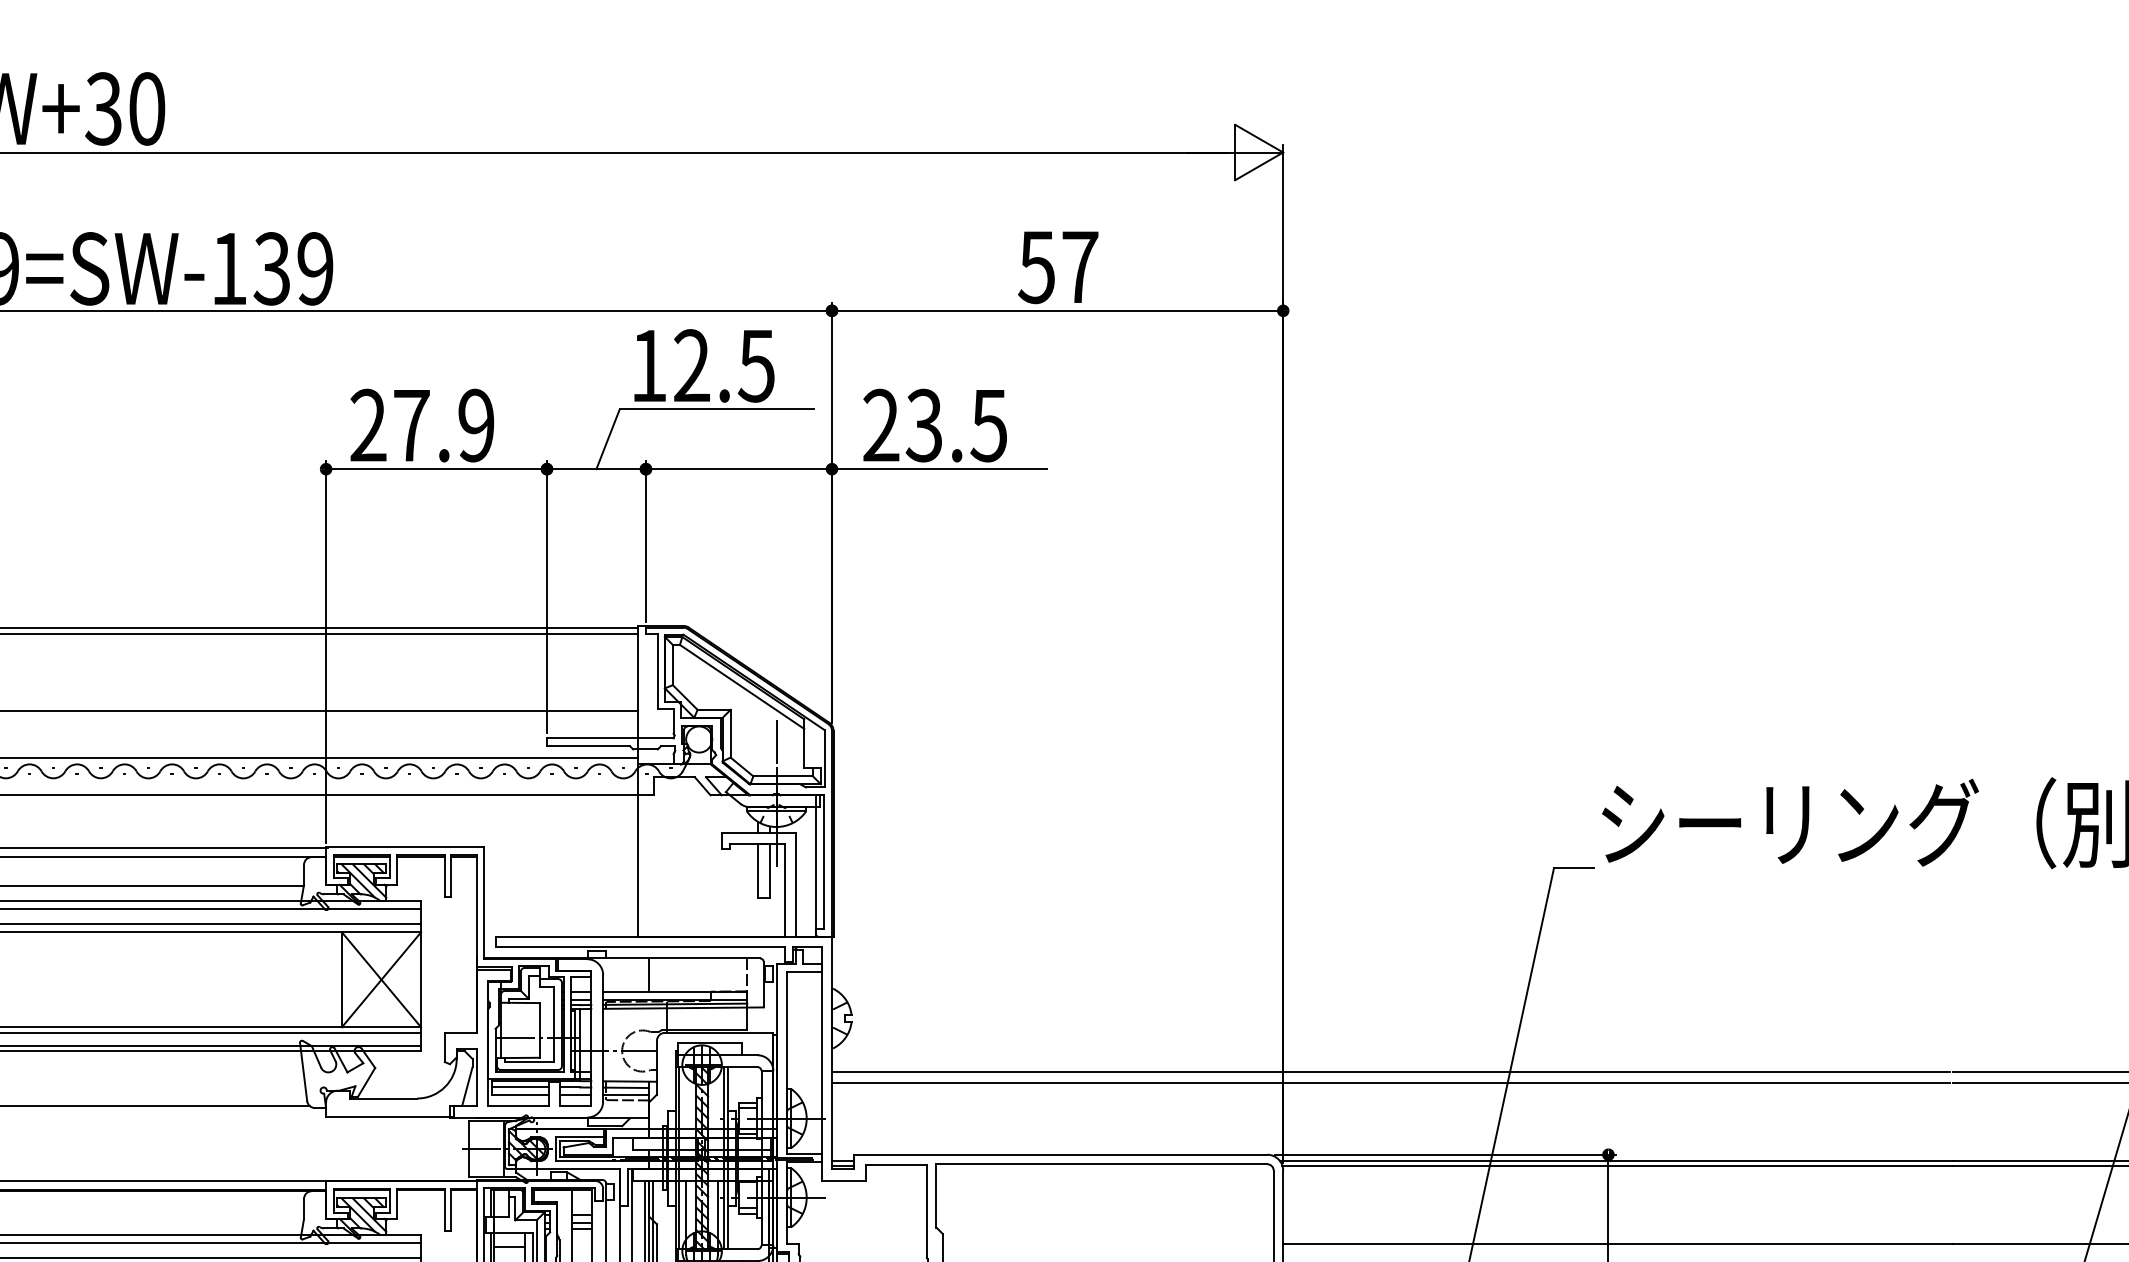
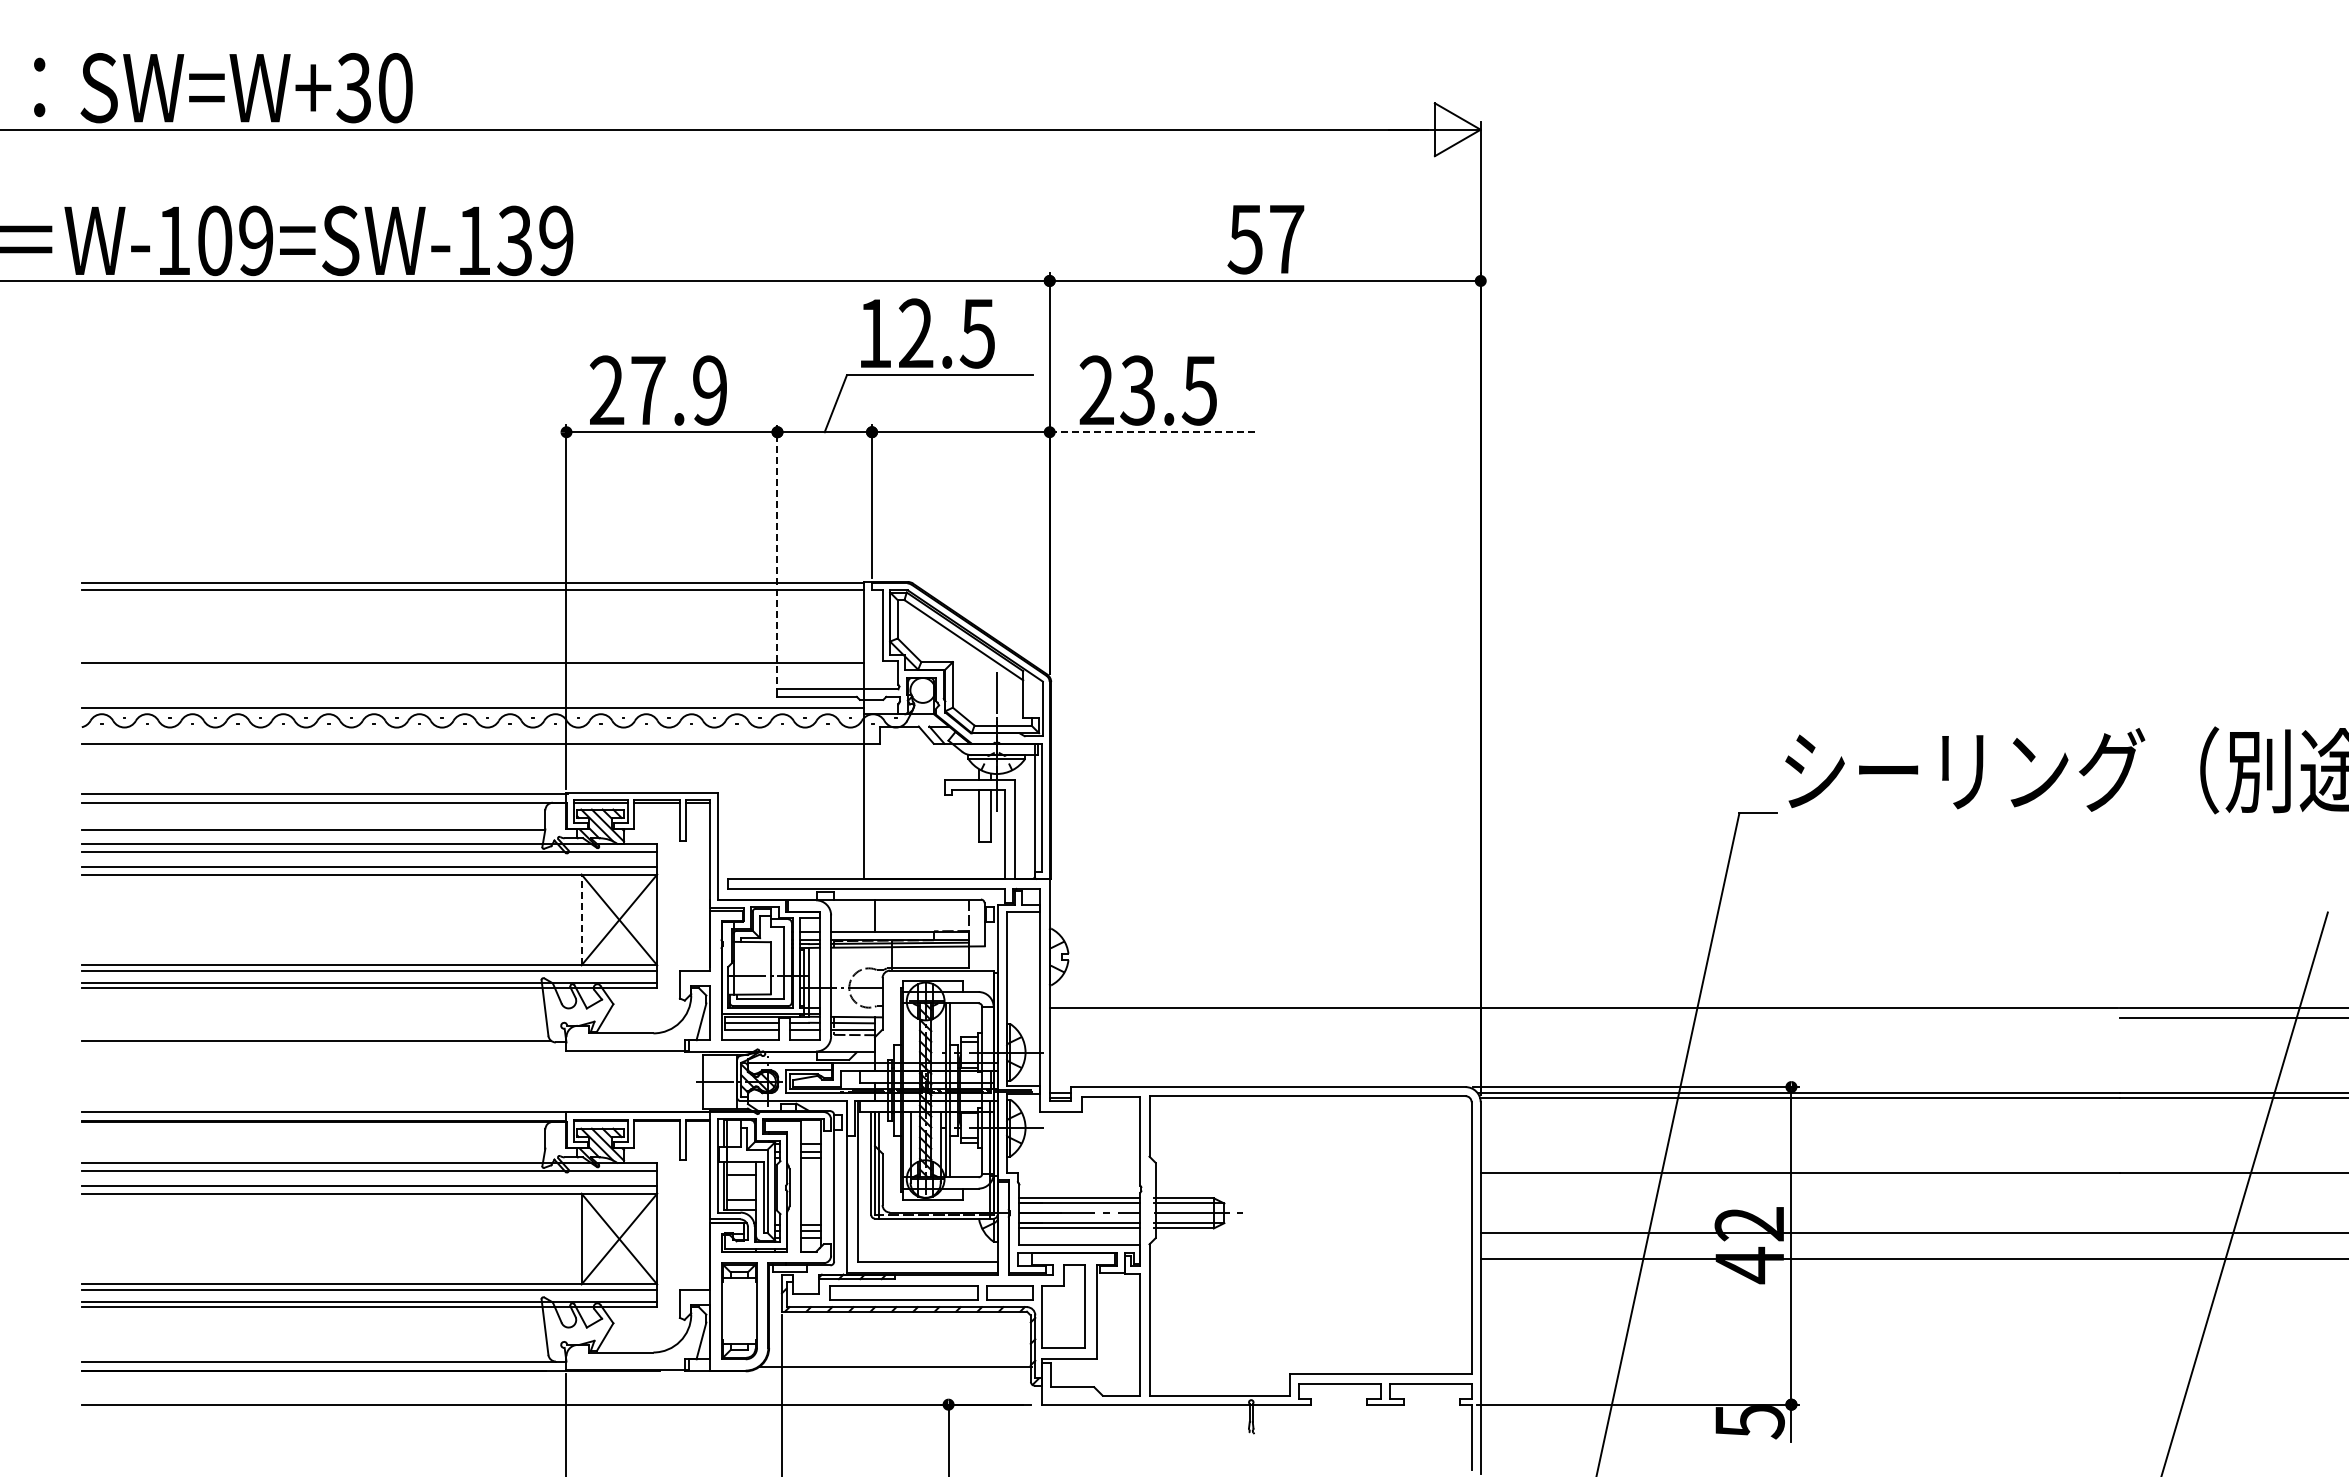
line: (939, 469) -> (1152, 432), solid -> dashed
line: (547, 597) -> (777, 554), solid -> dashed
line: (341, 979) -> (581, 919), solid -> dashed
line: (1390, 1082) -> (1583, 1018), removed

